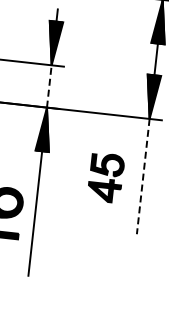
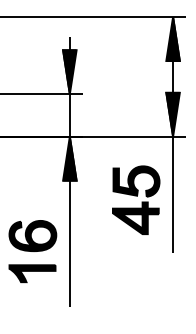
line: (49, 85) -> (69, 114), dashed -> solid
line: (143, 176) -> (173, 194), dashed -> solid
part: (106, 177) -> (136, 199), size x1.43

